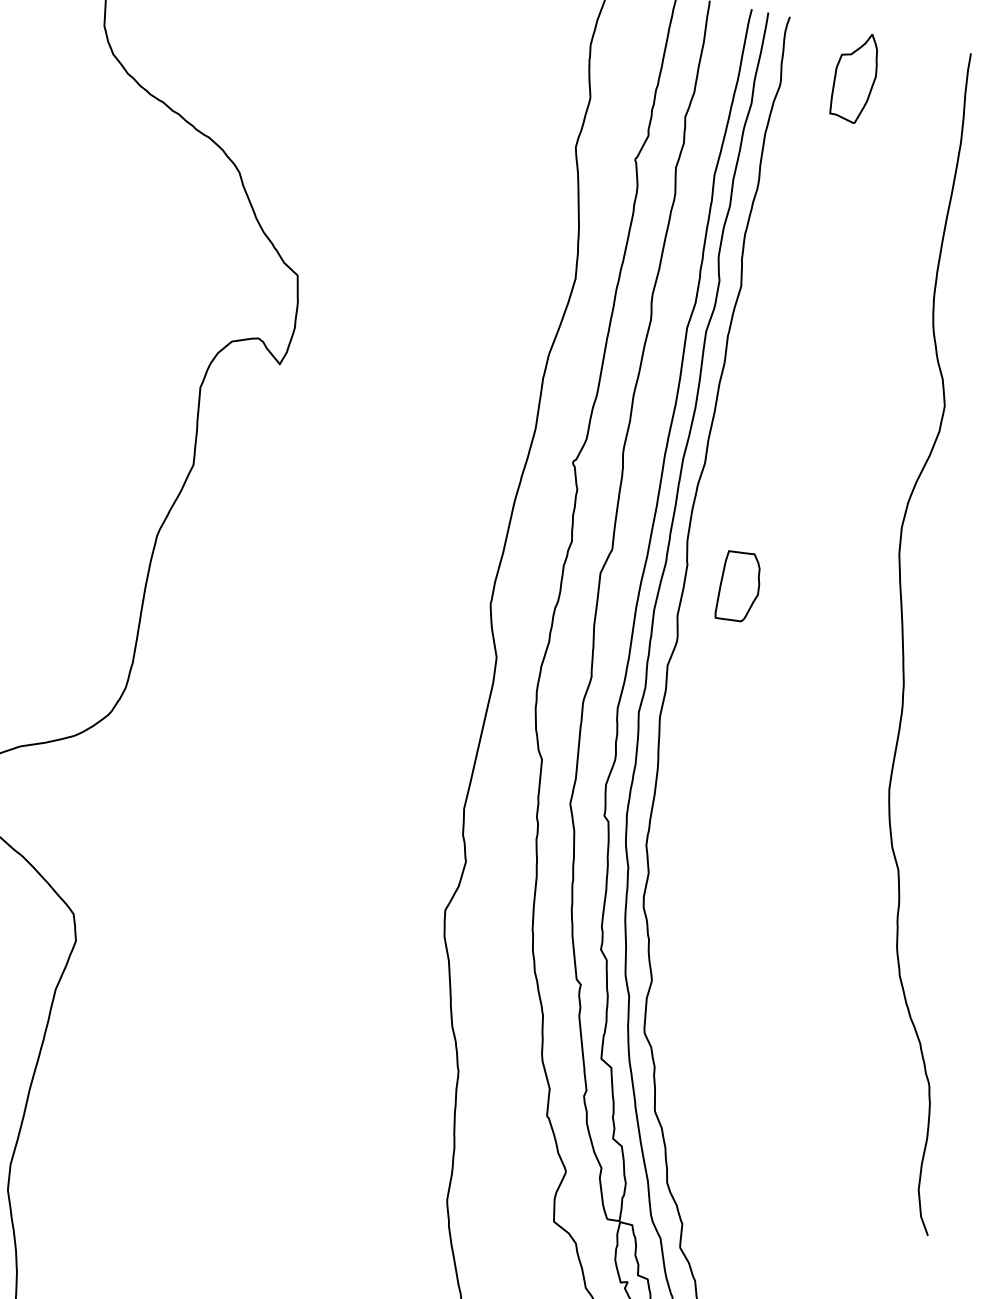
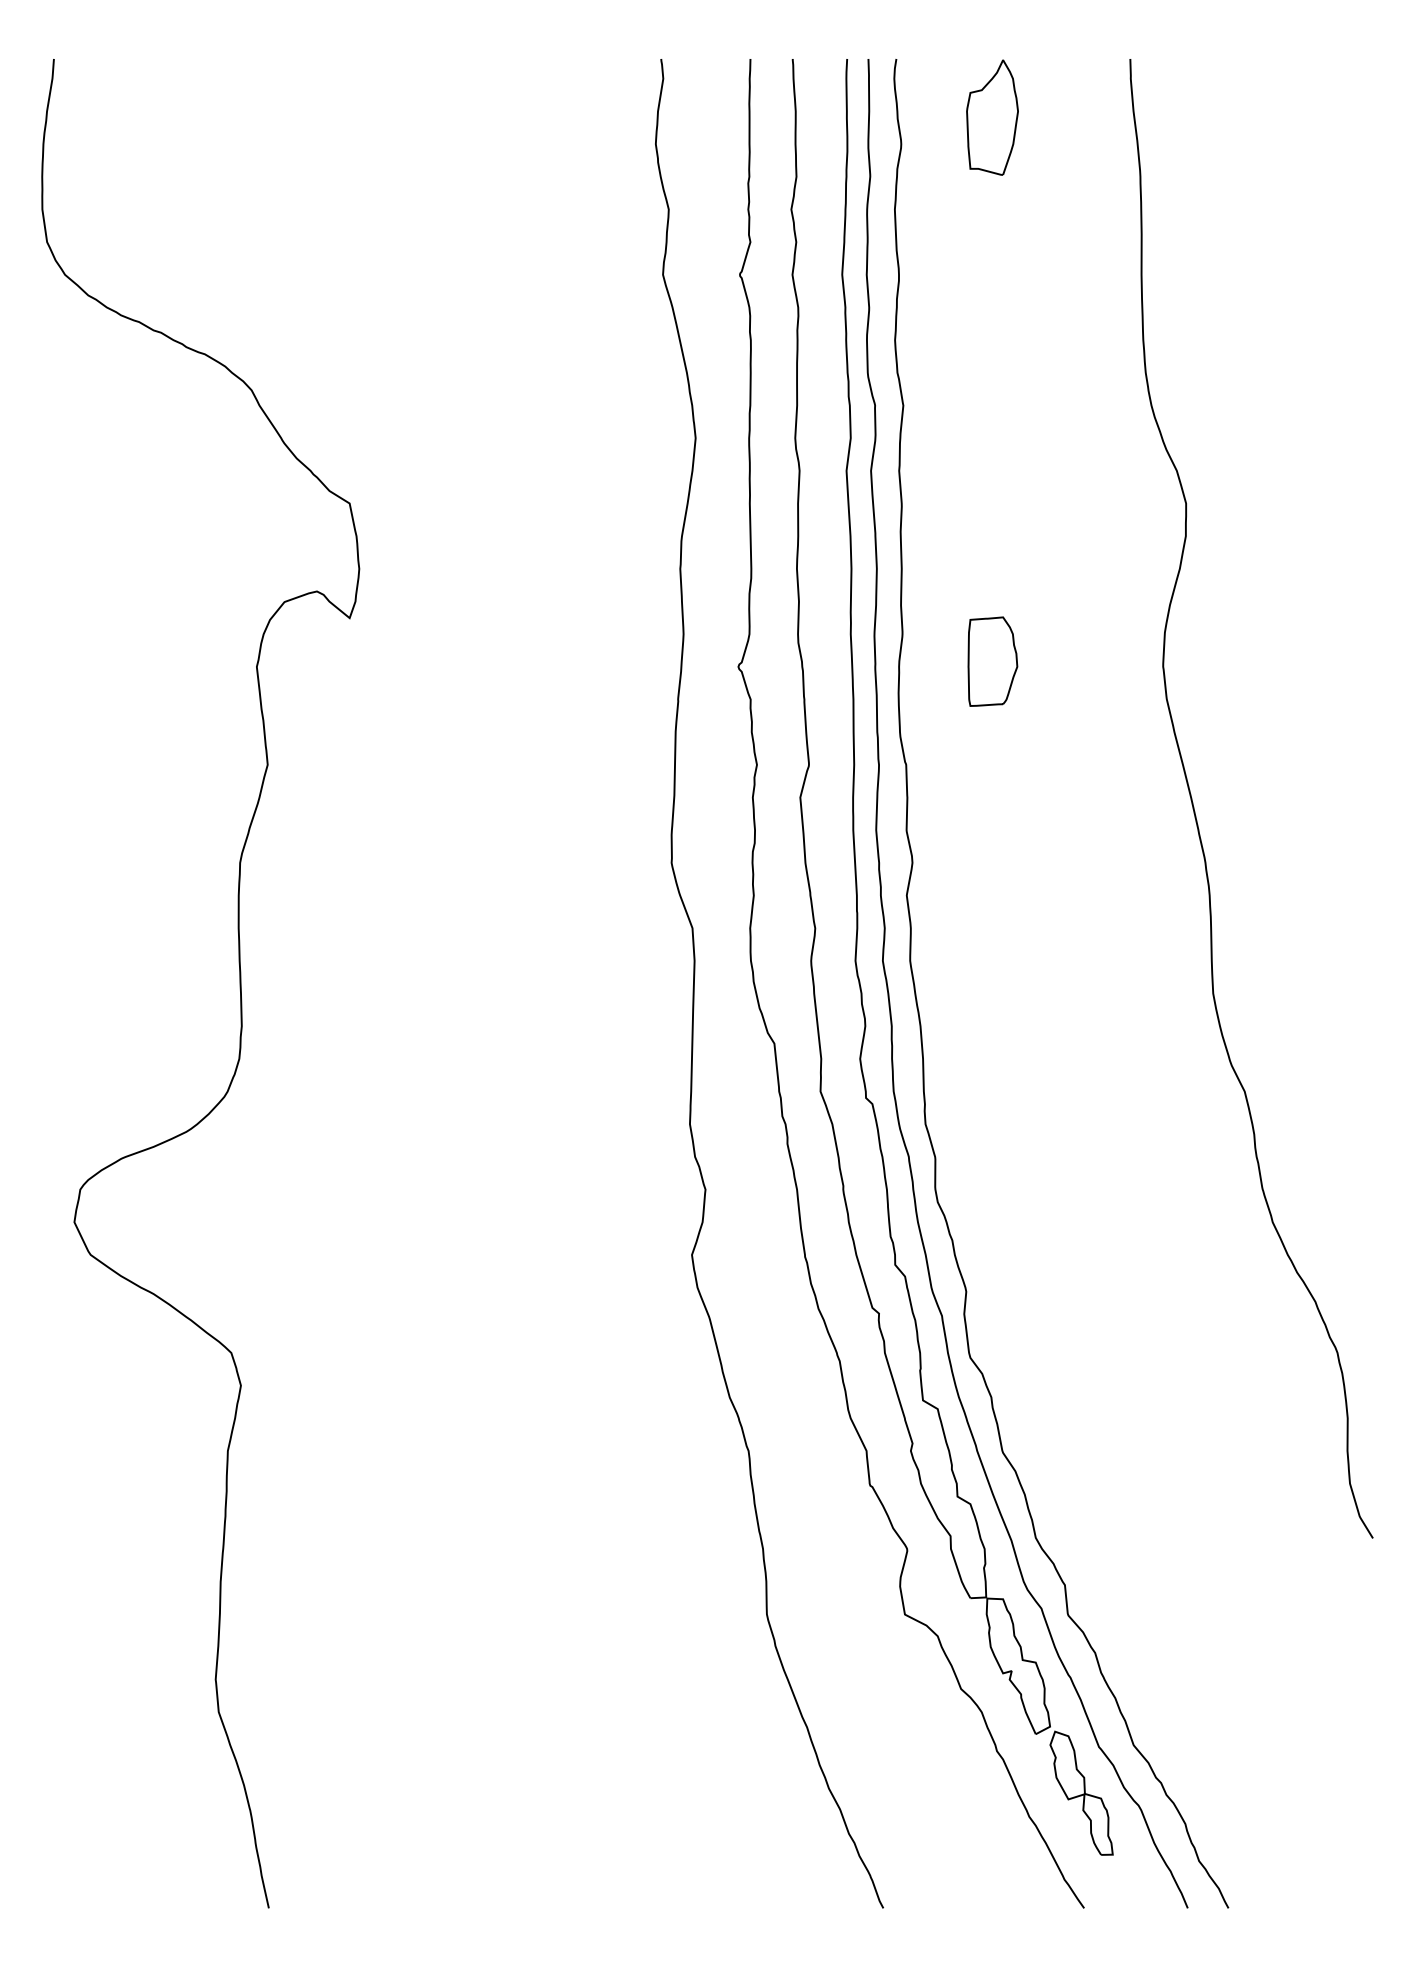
part: (739, 586) -> (992, 661), moved

